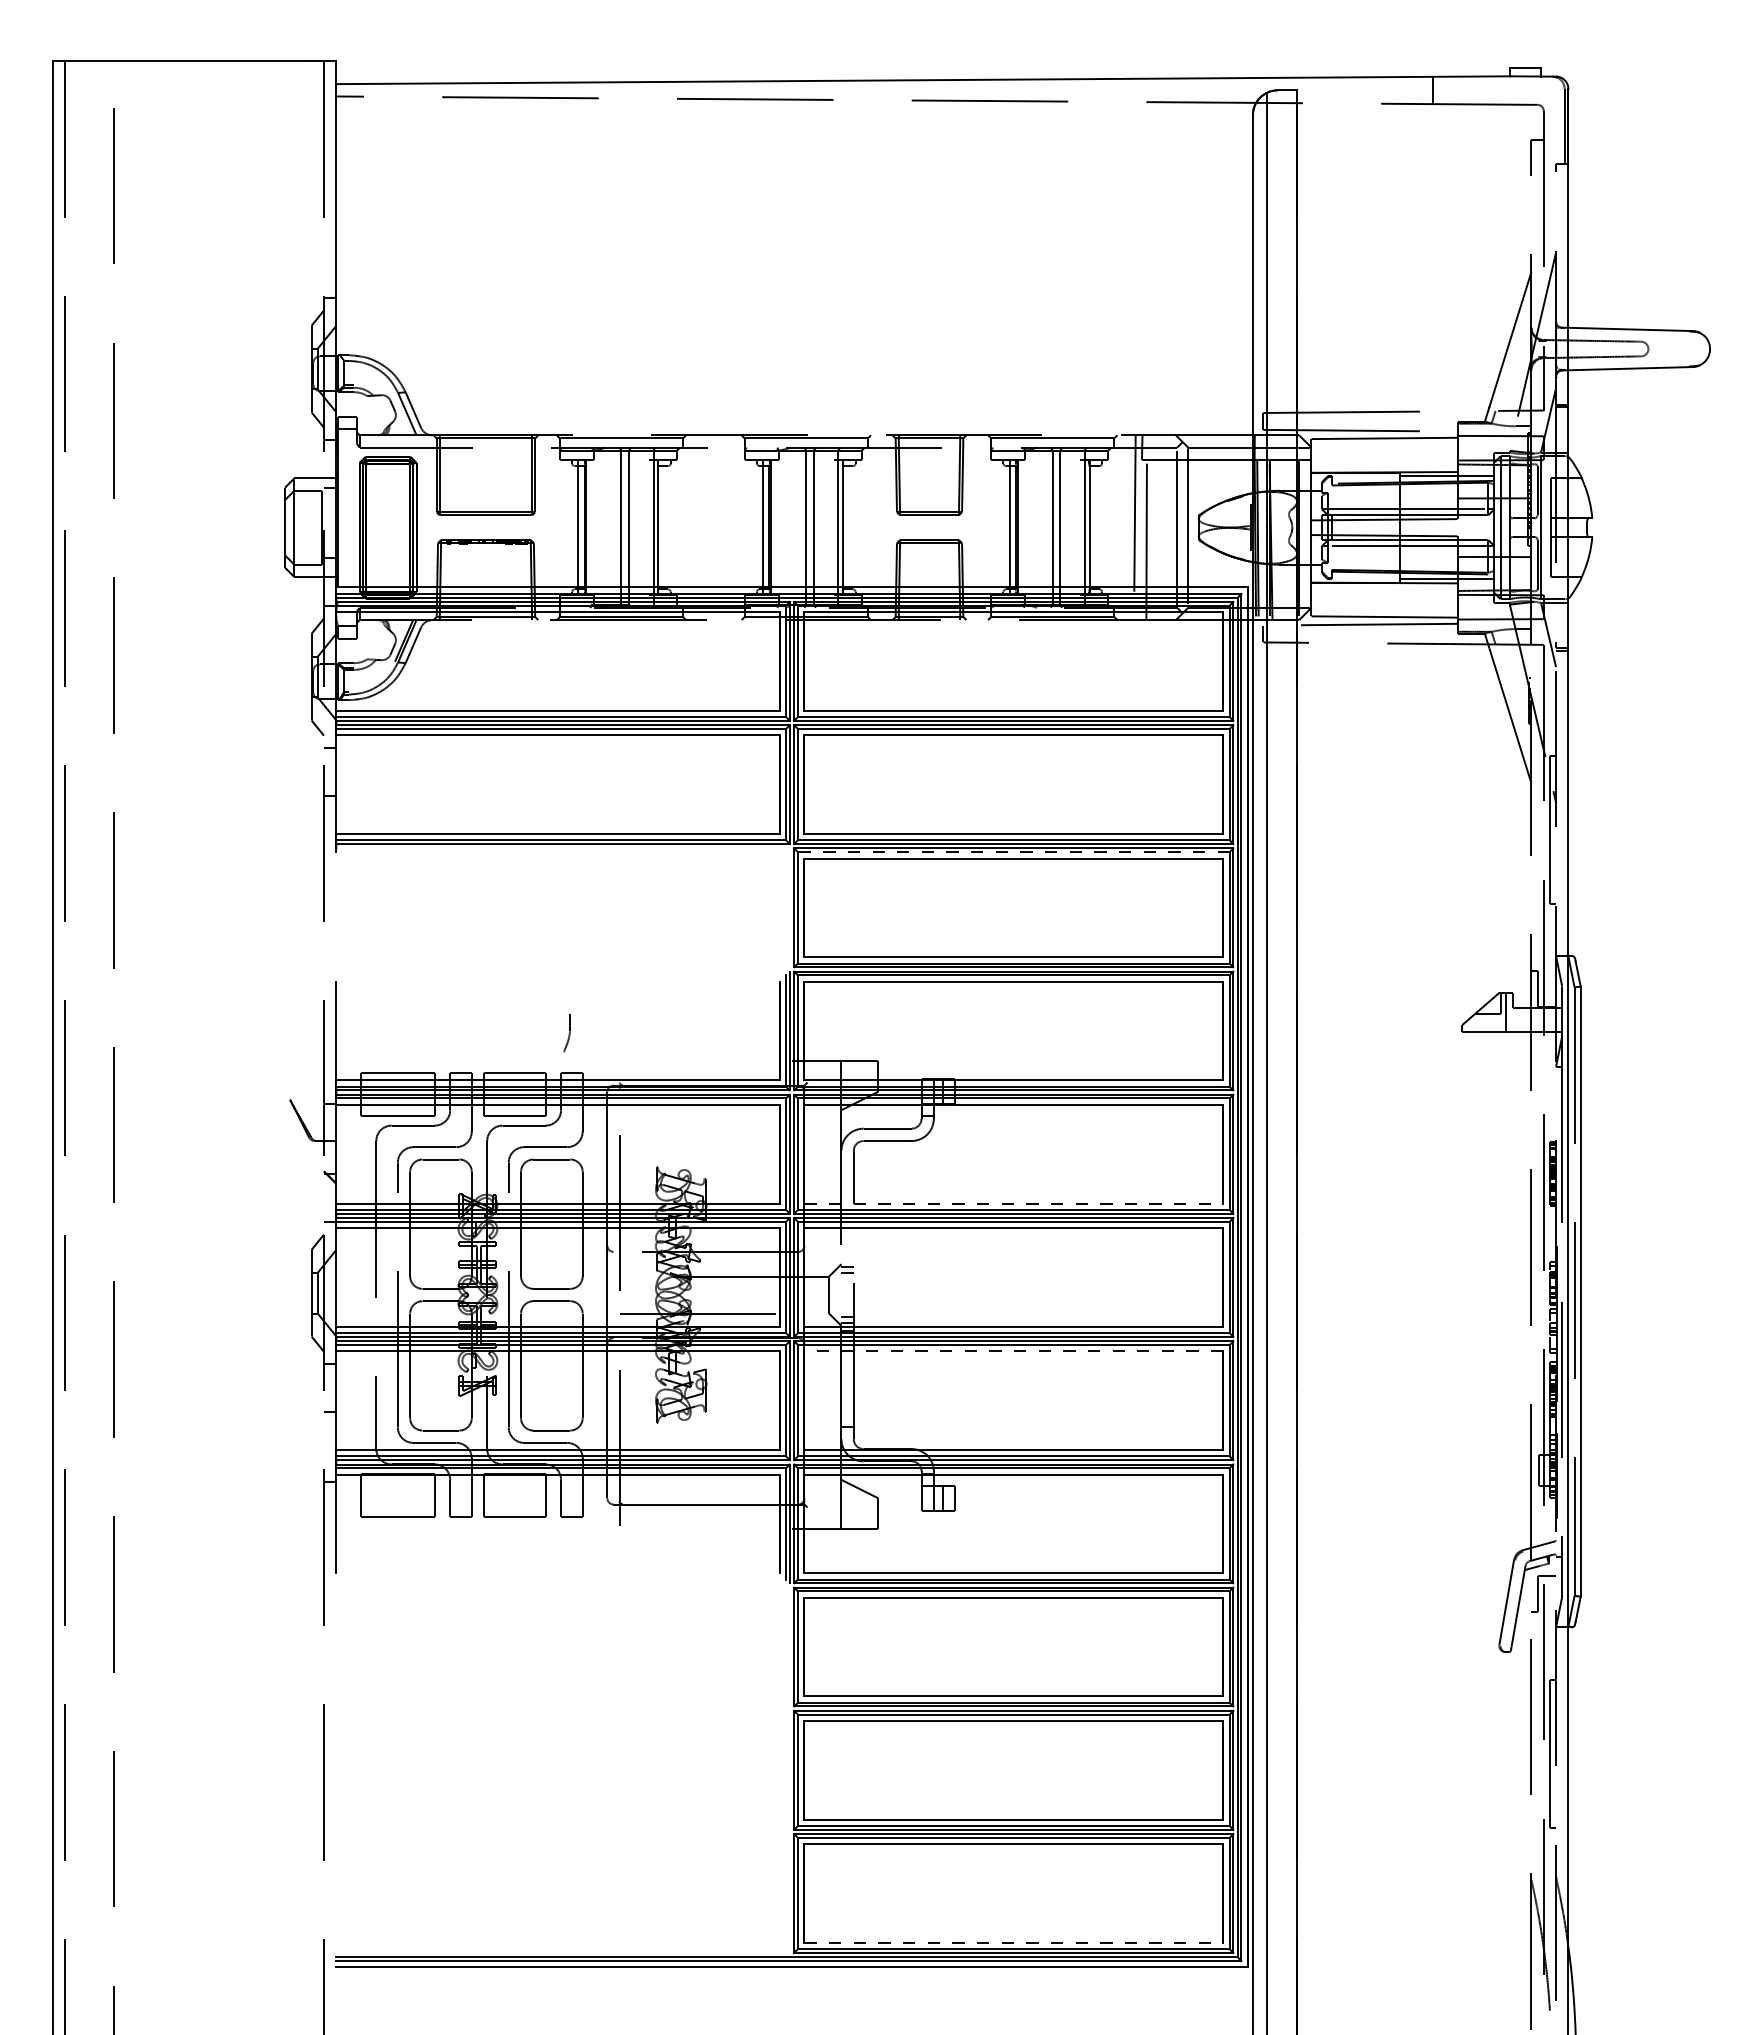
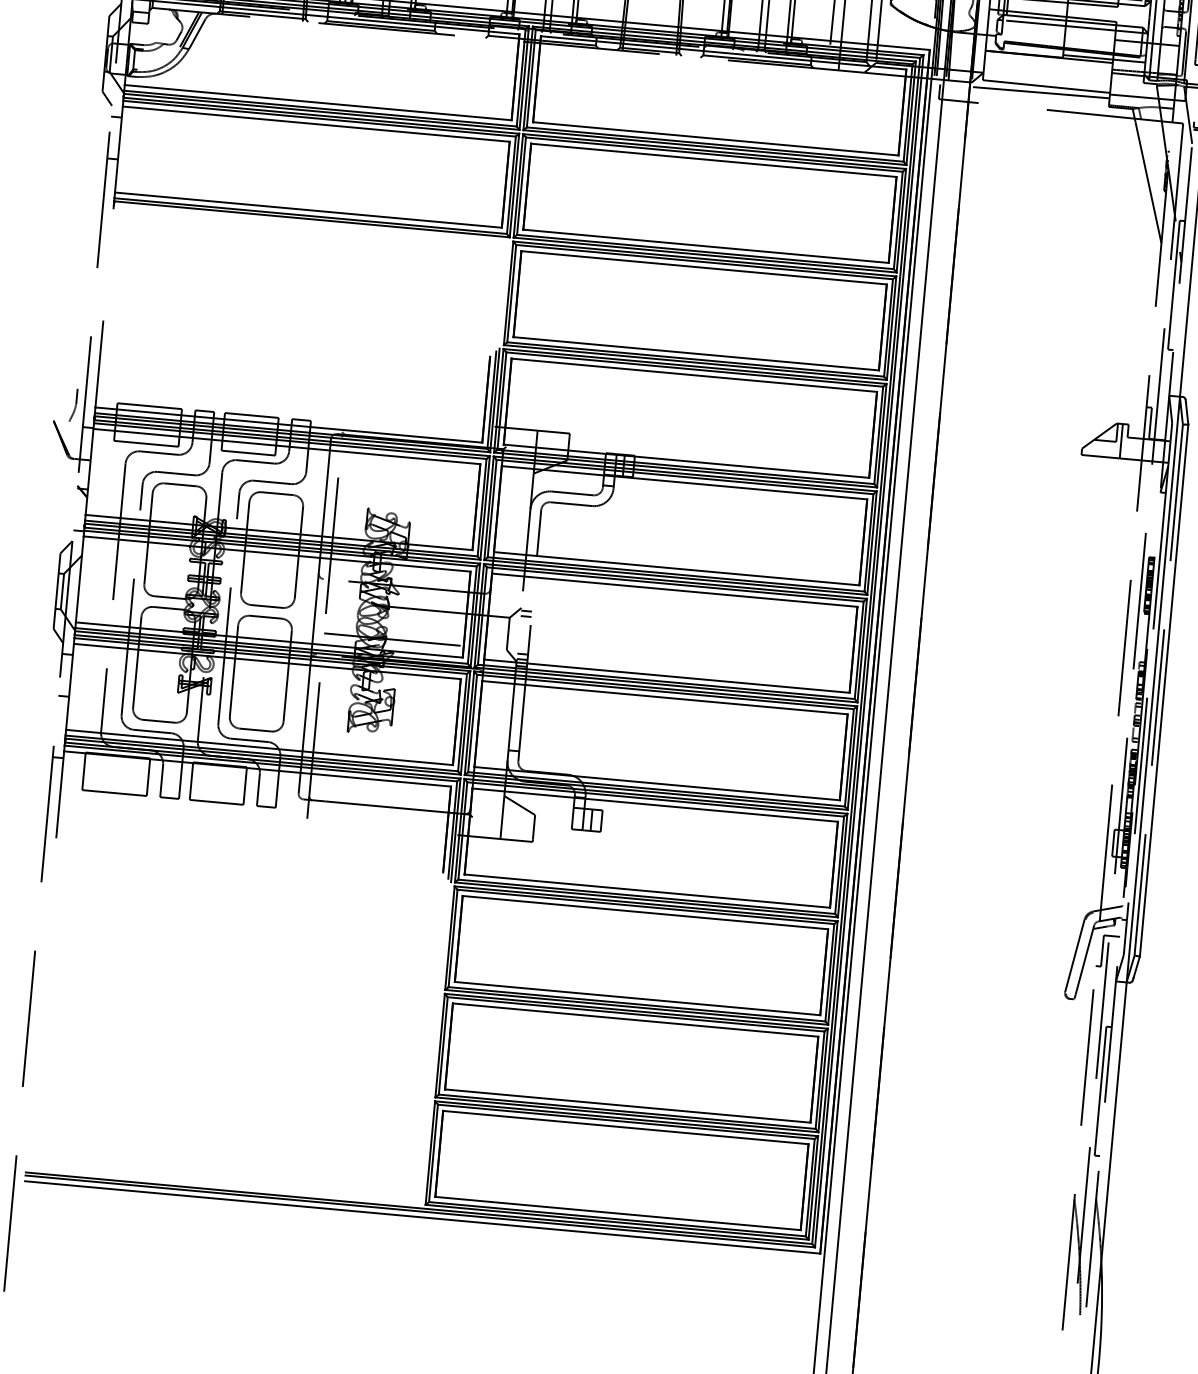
line: (1013, 852) -> (704, 262), dashed -> solid
part: (566, 1033) -> (72, 405), moved
line: (1014, 1203) -> (677, 568), dashed -> solid
line: (1013, 1351) -> (664, 697), dashed -> solid
line: (1014, 1942) -> (618, 1213), dashed -> solid

